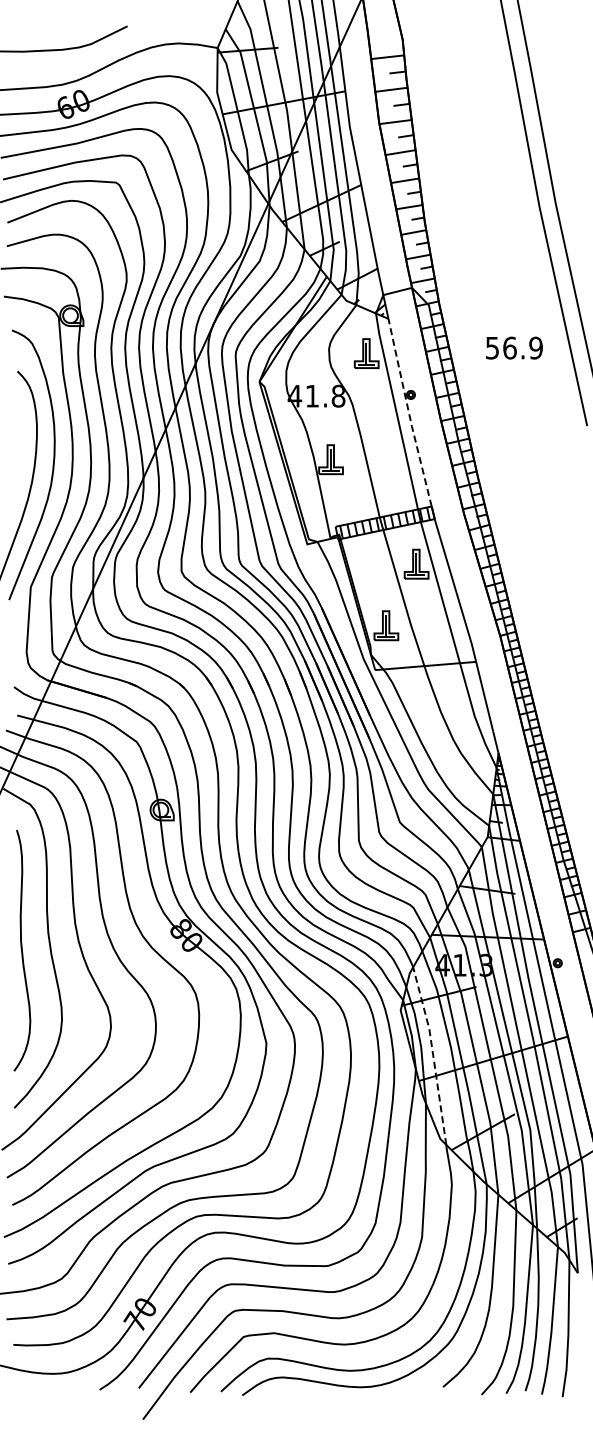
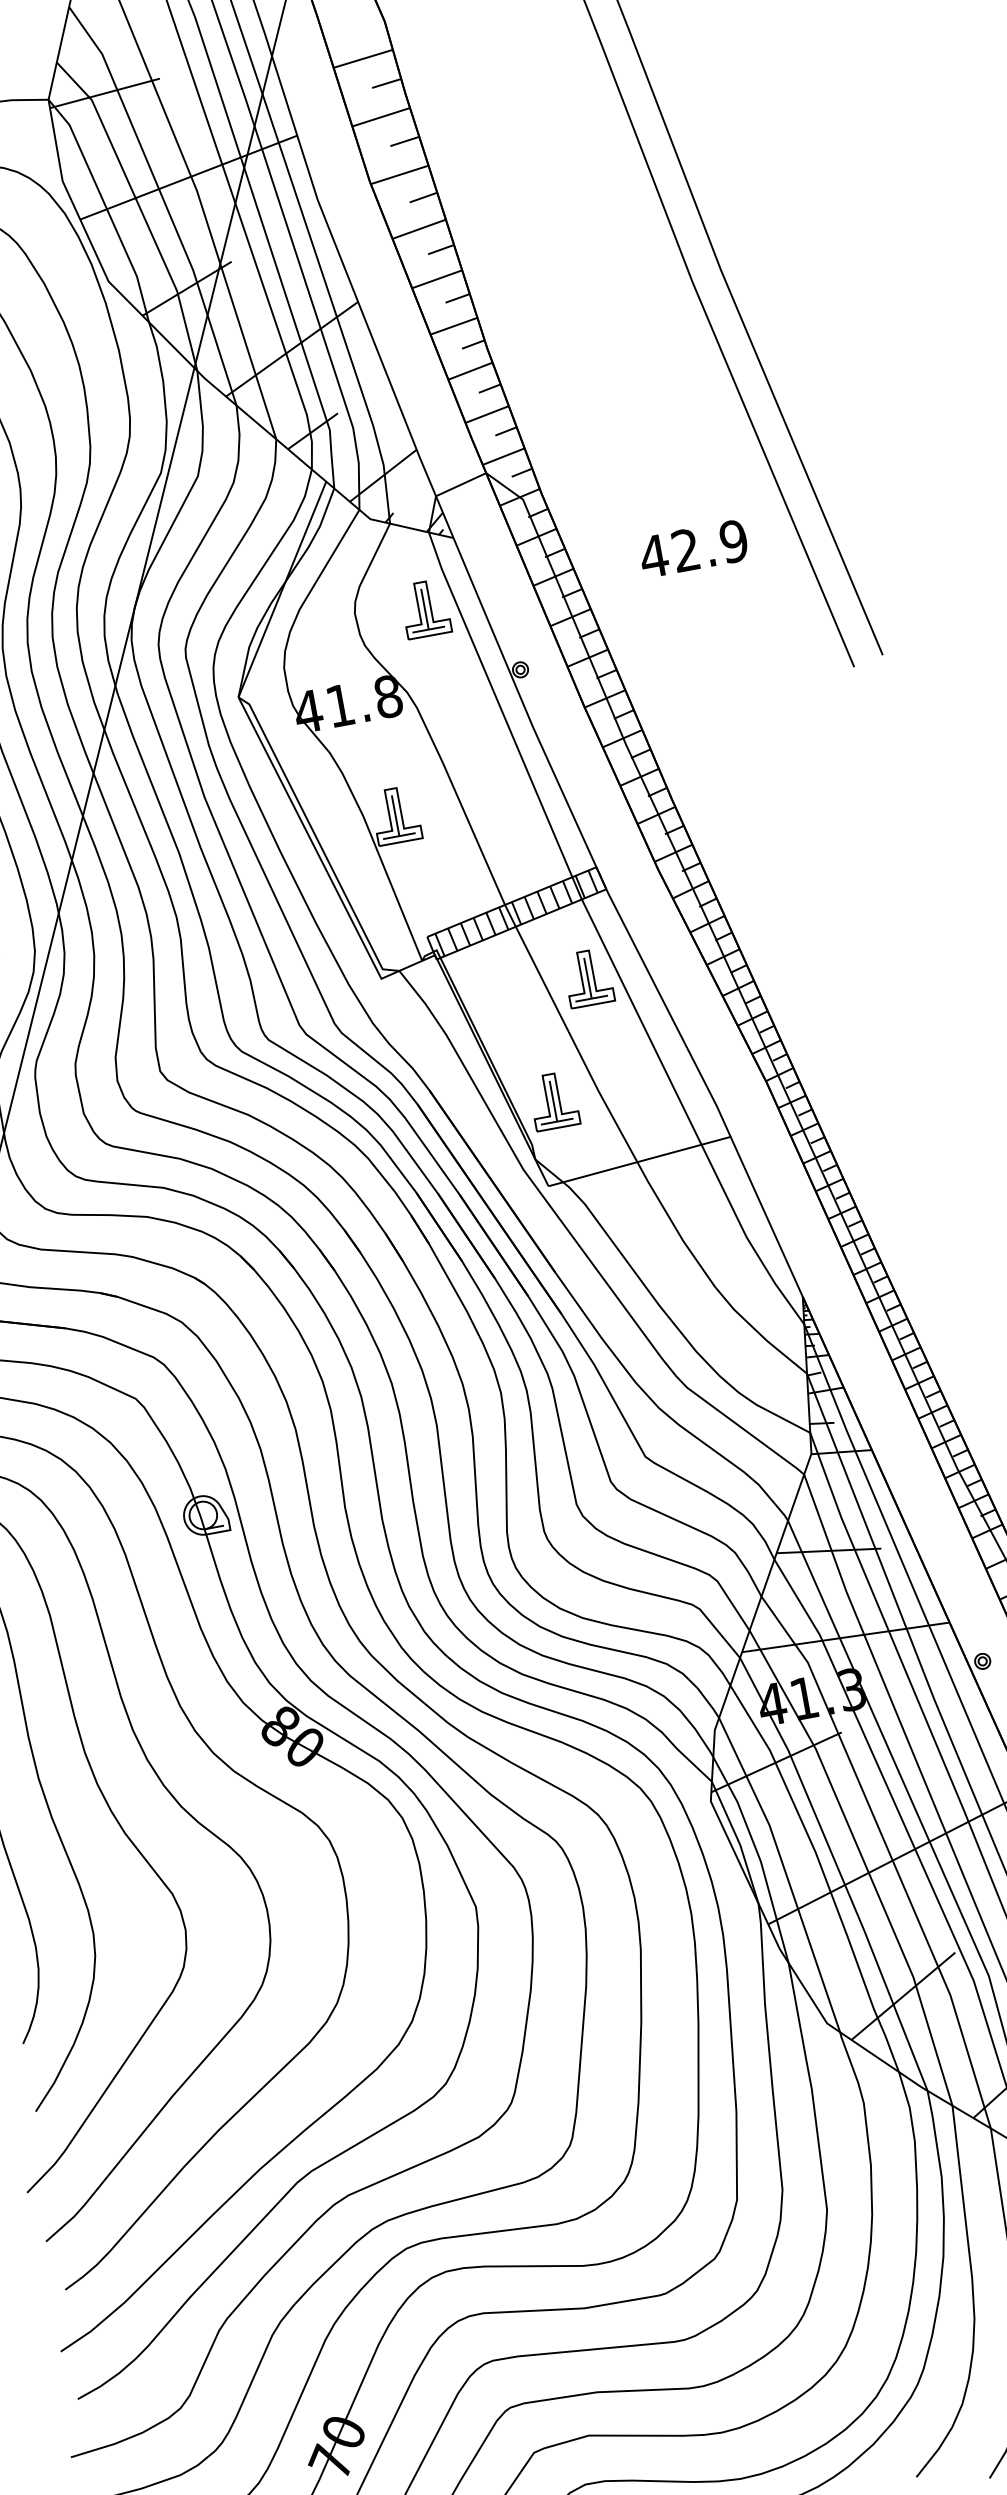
text: (500, 347) -> (668, 552), 56.9 -> 42.9
line: (409, 413) -> (524, 704), dashed -> solid
line: (433, 1054) -> (785, 1870), dashed -> solid

